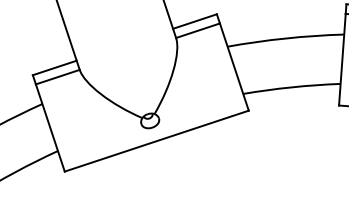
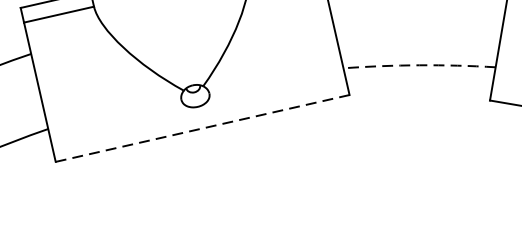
arc: (291, 87) -> (419, 65), solid -> dashed
line: (156, 141) -> (202, 128), solid -> dashed

